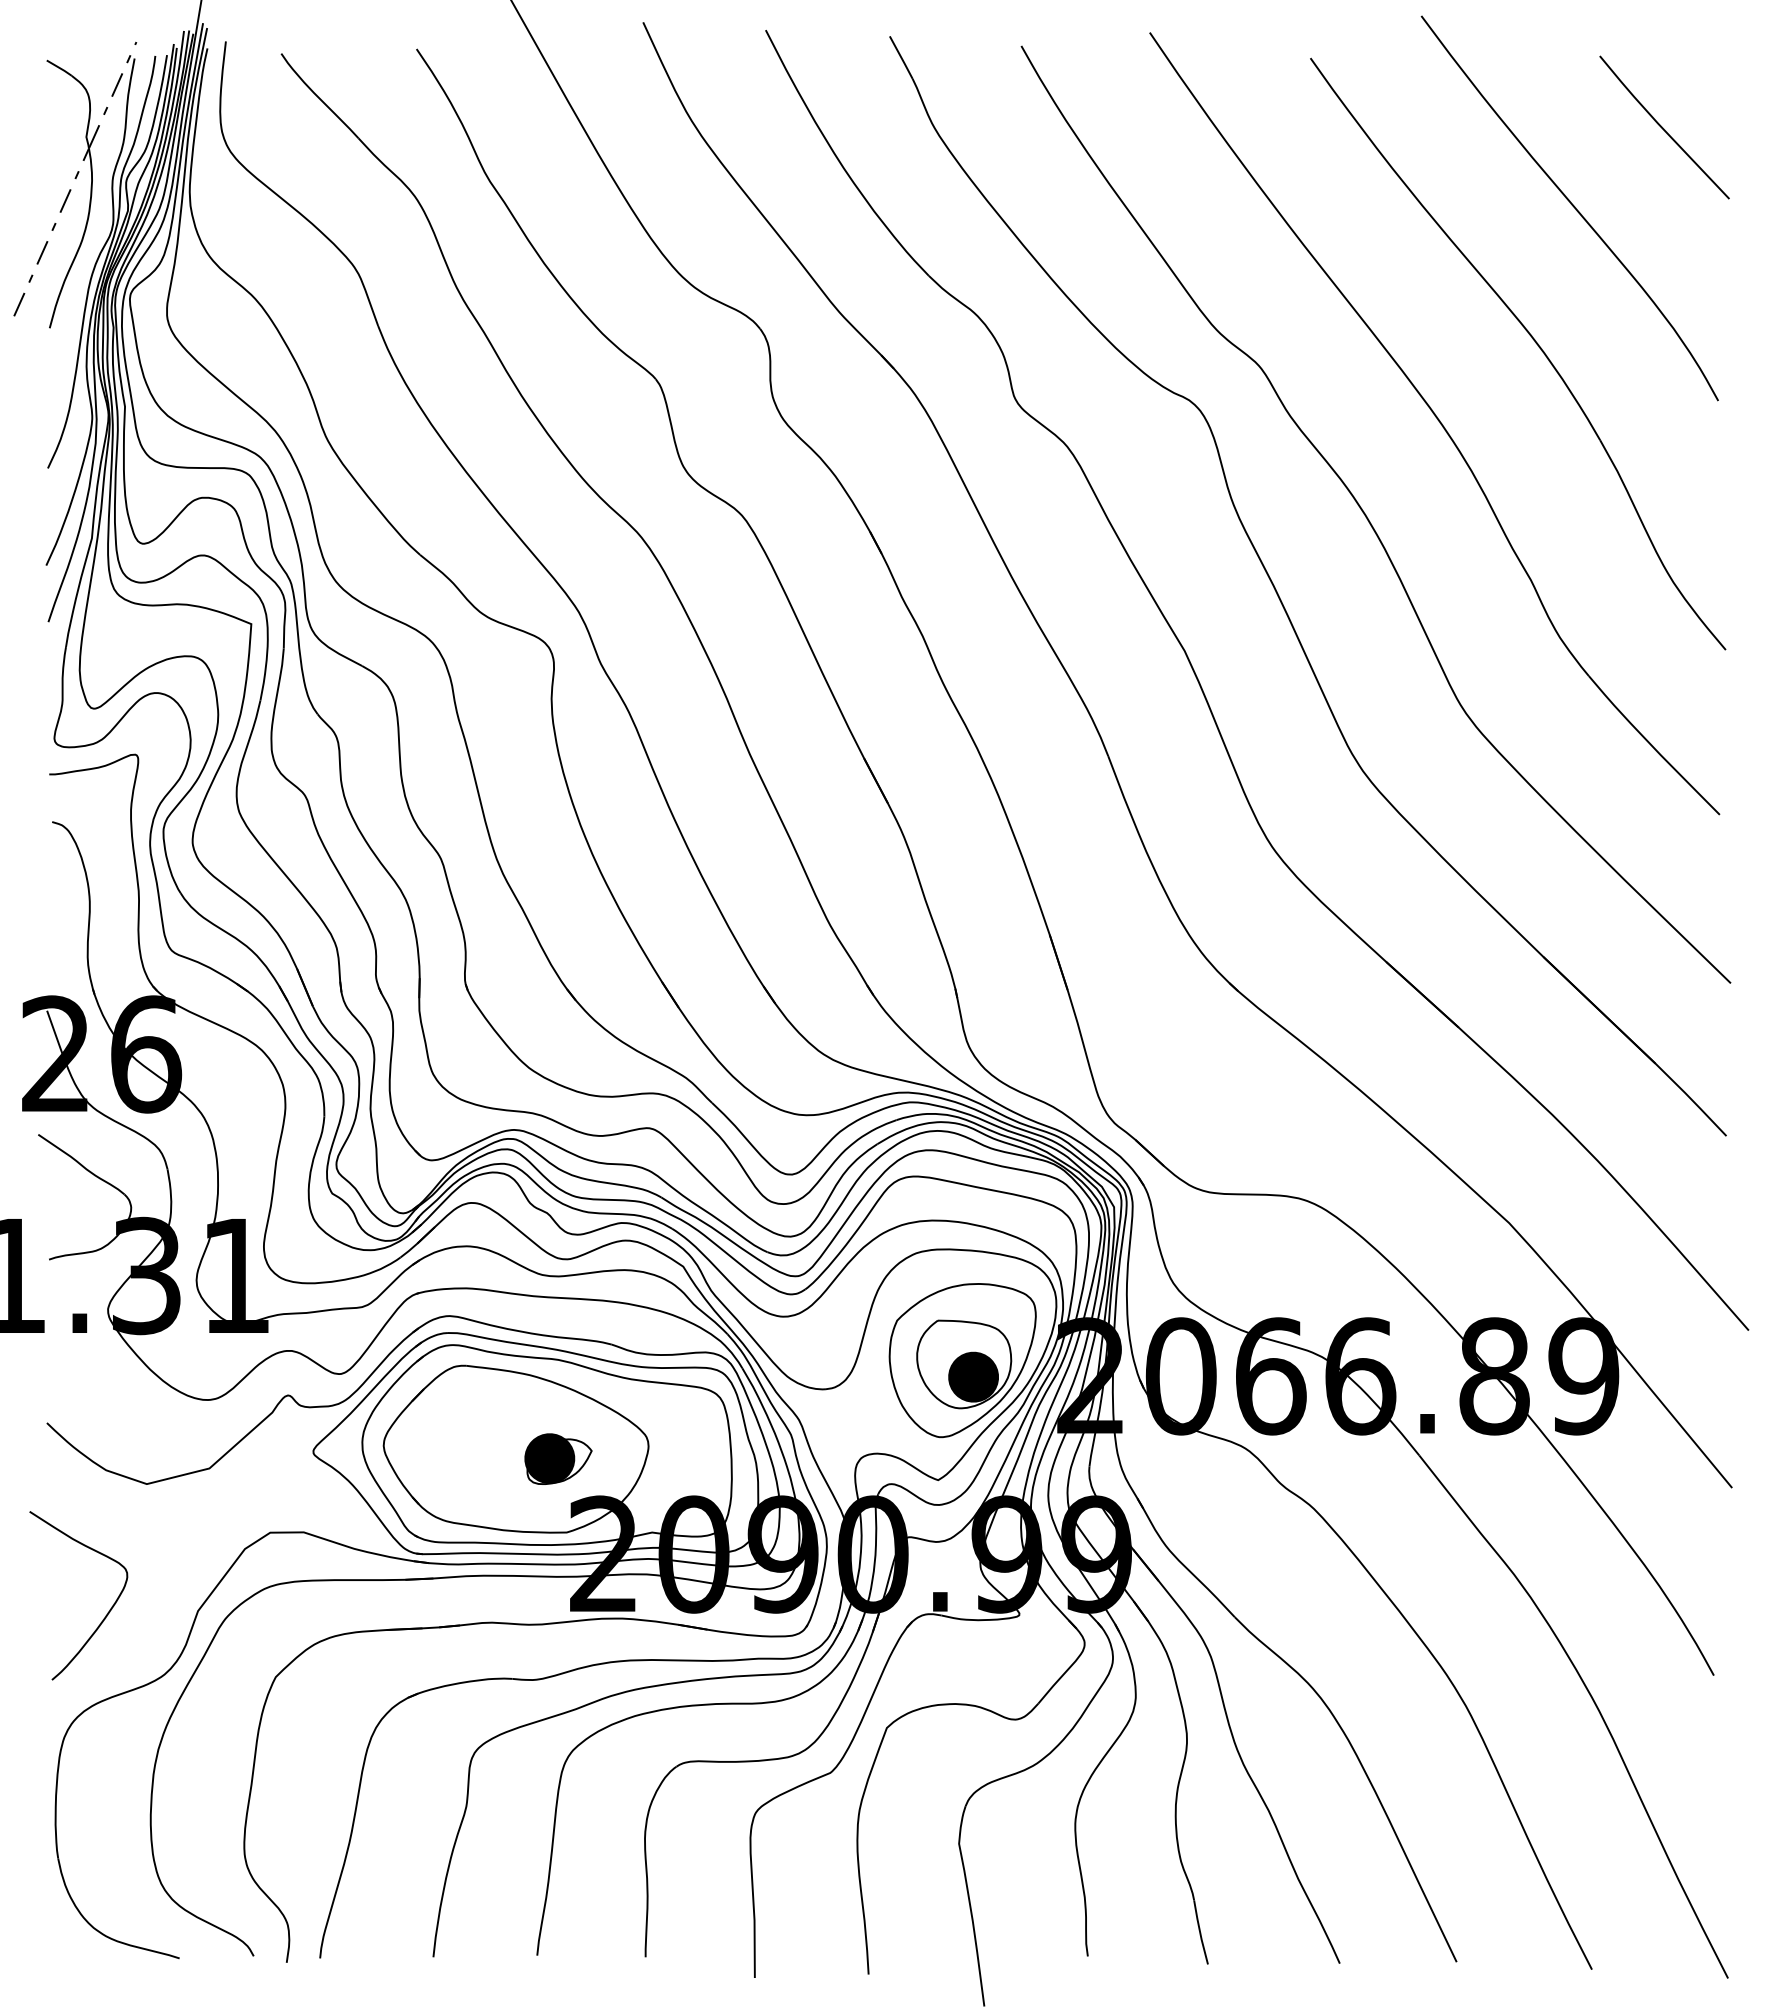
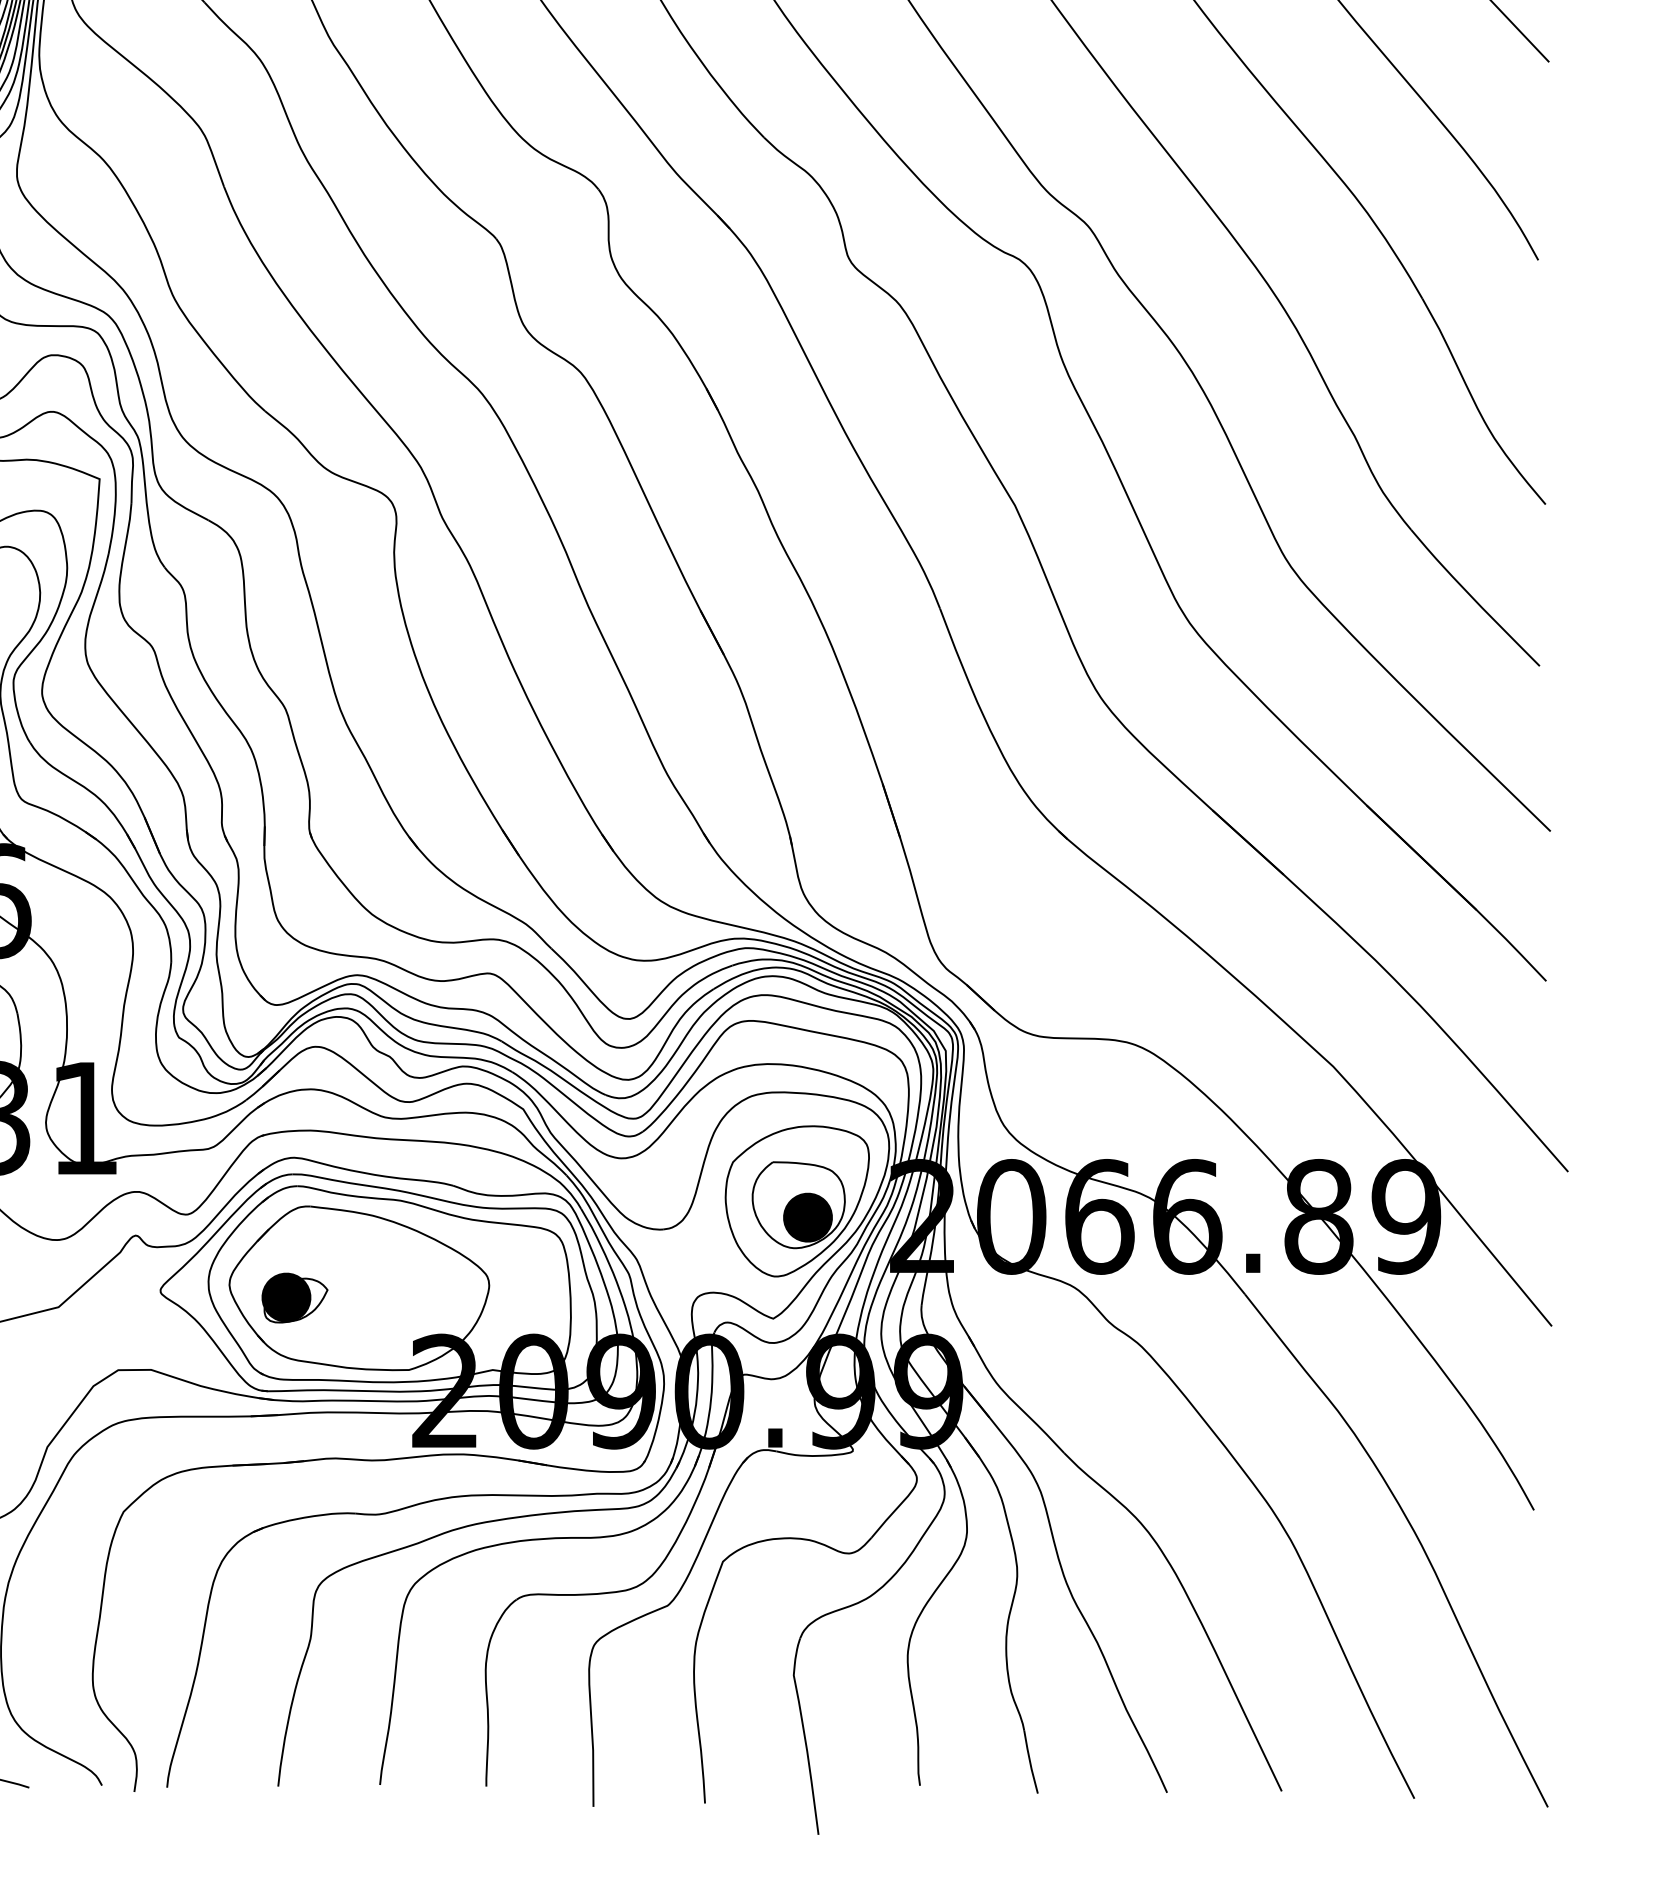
part: (558, 1458) -> (294, 1297), moved

